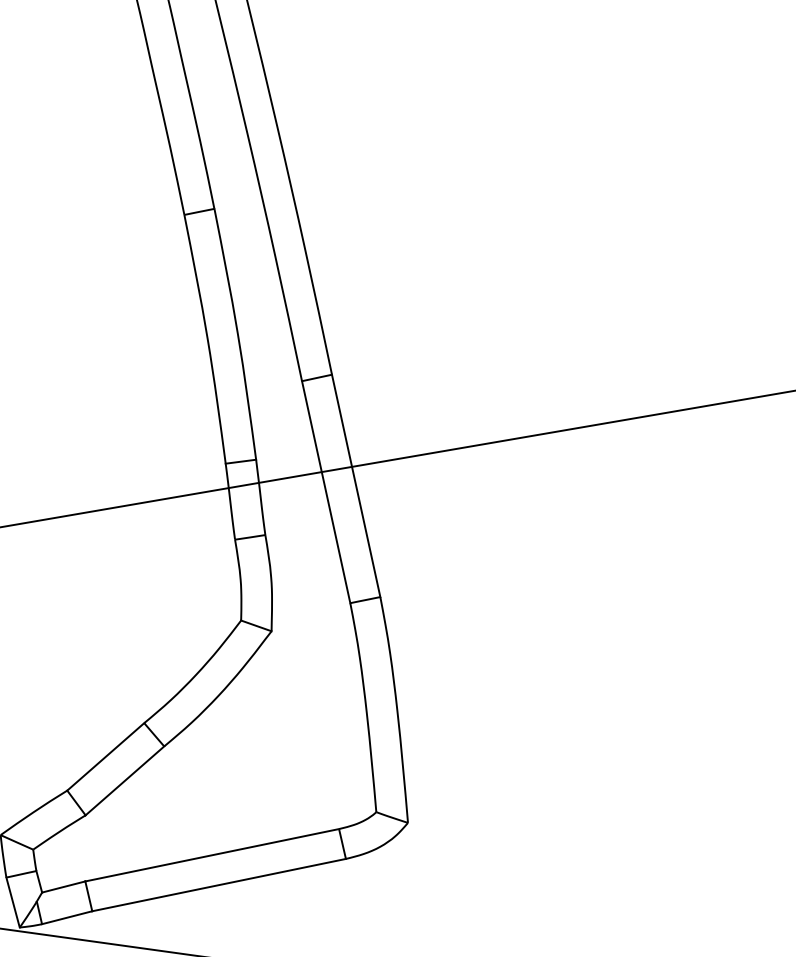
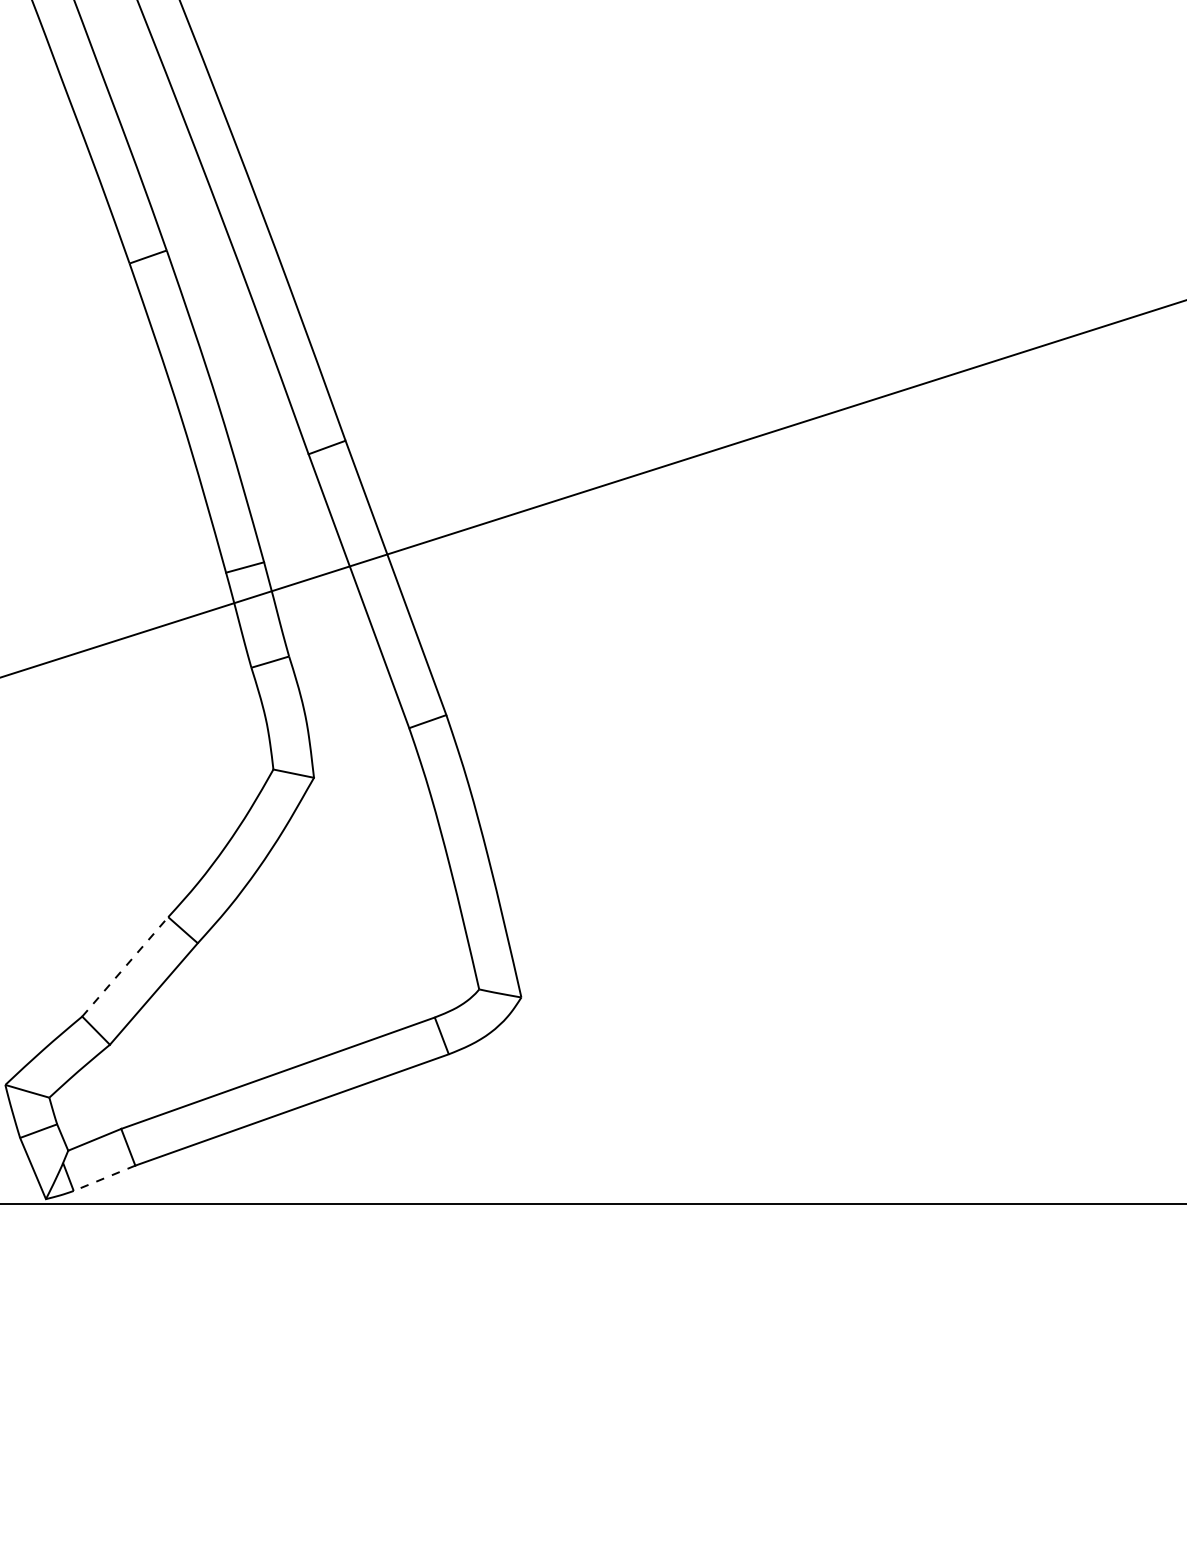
line: (105, 756) -> (125, 966), solid -> dashed
line: (67, 917) -> (104, 1178), solid -> dashed

